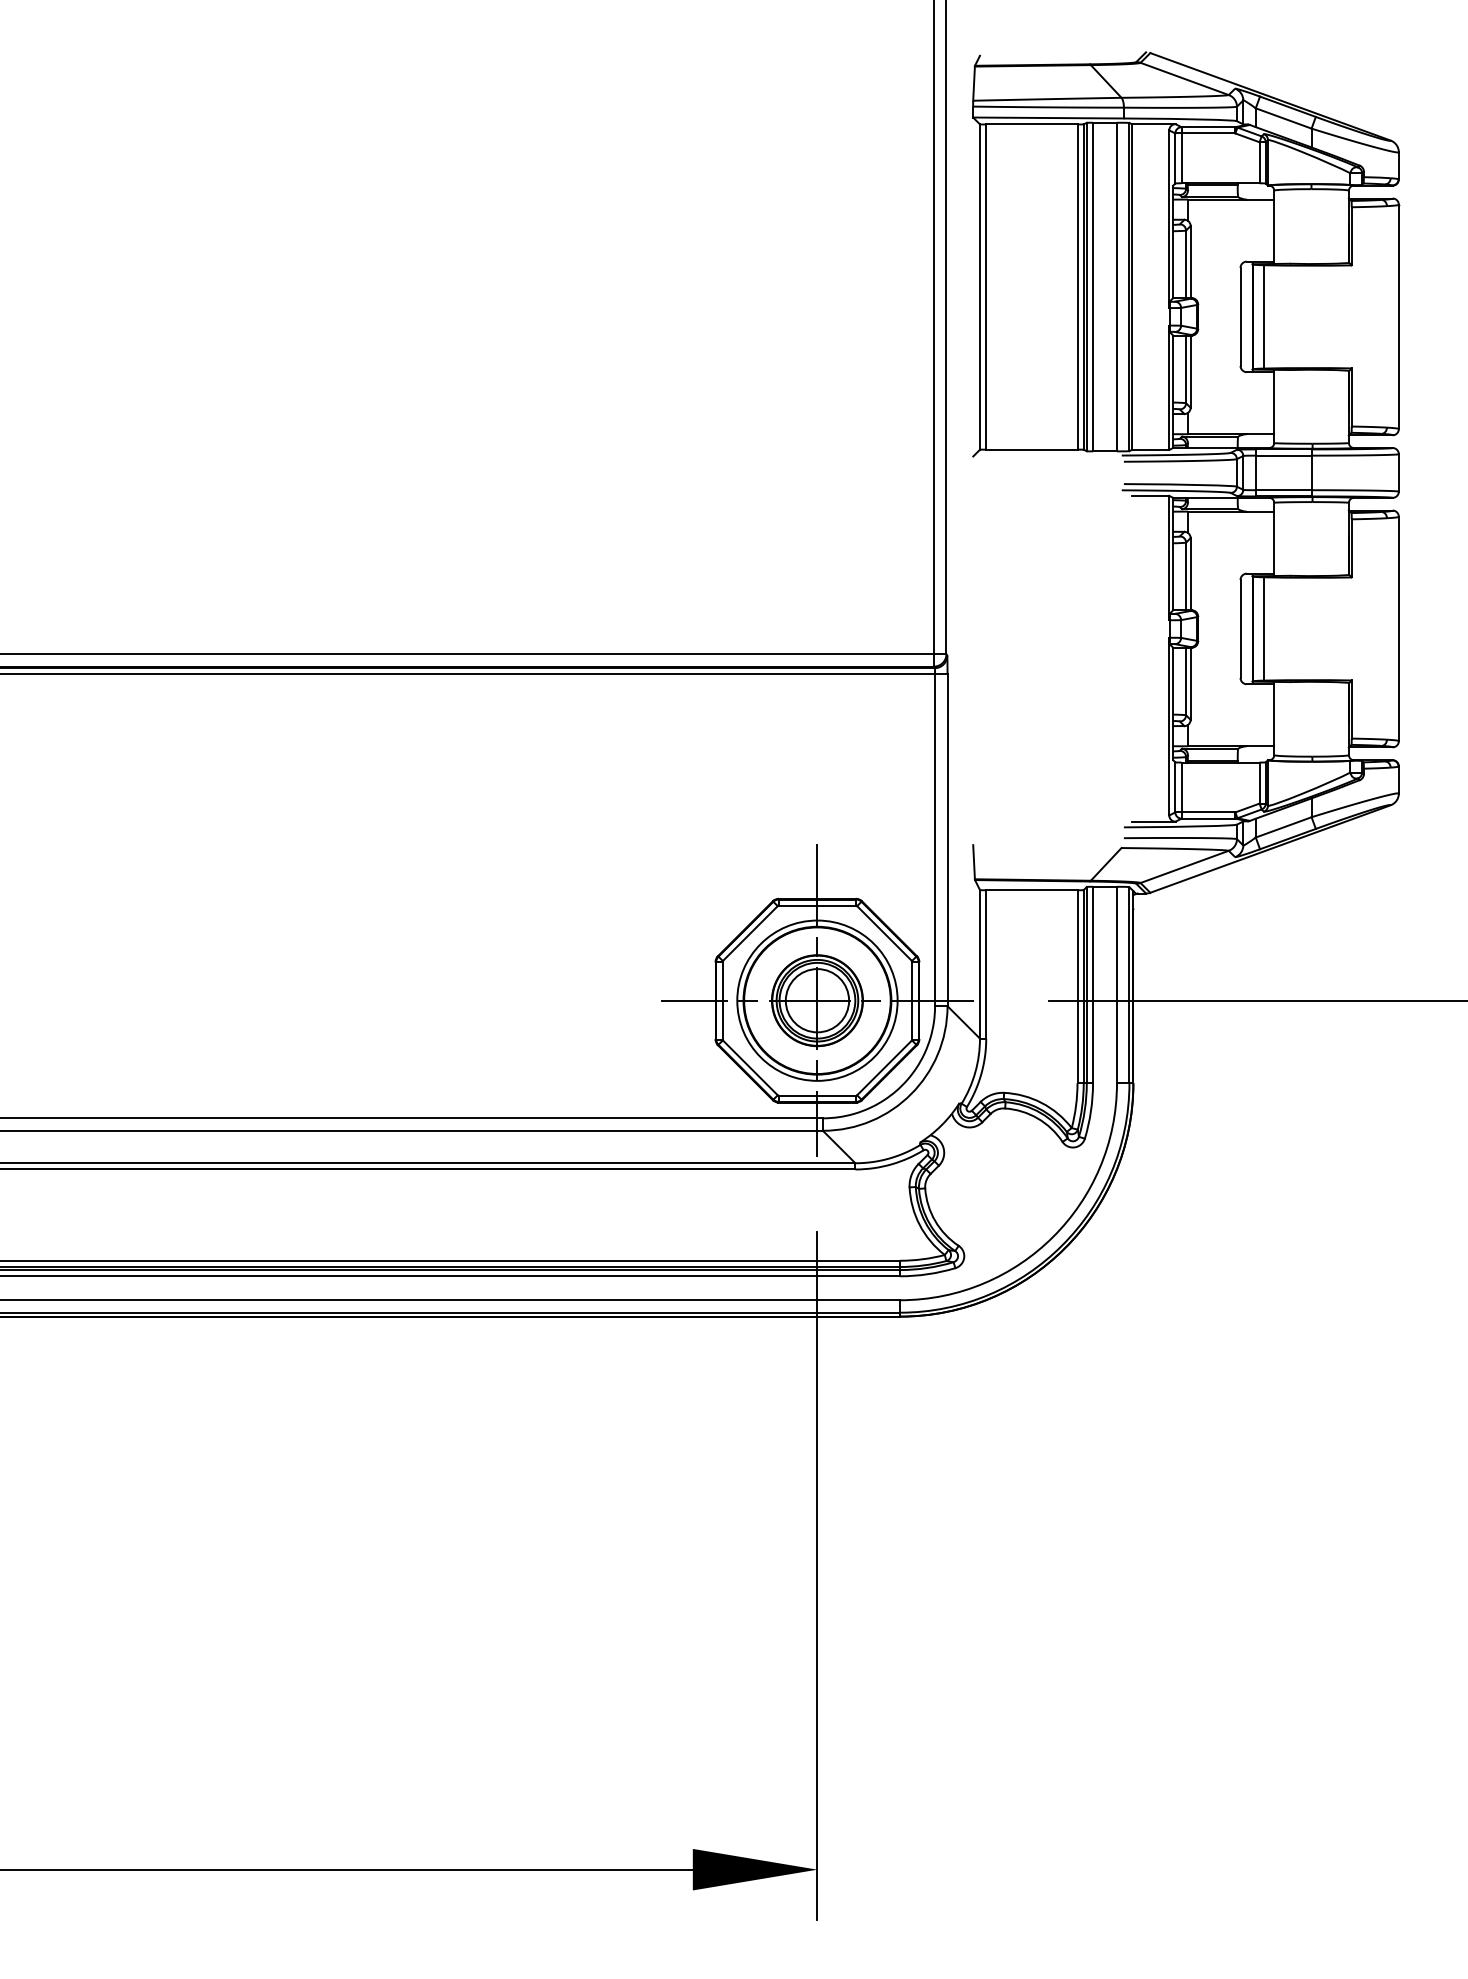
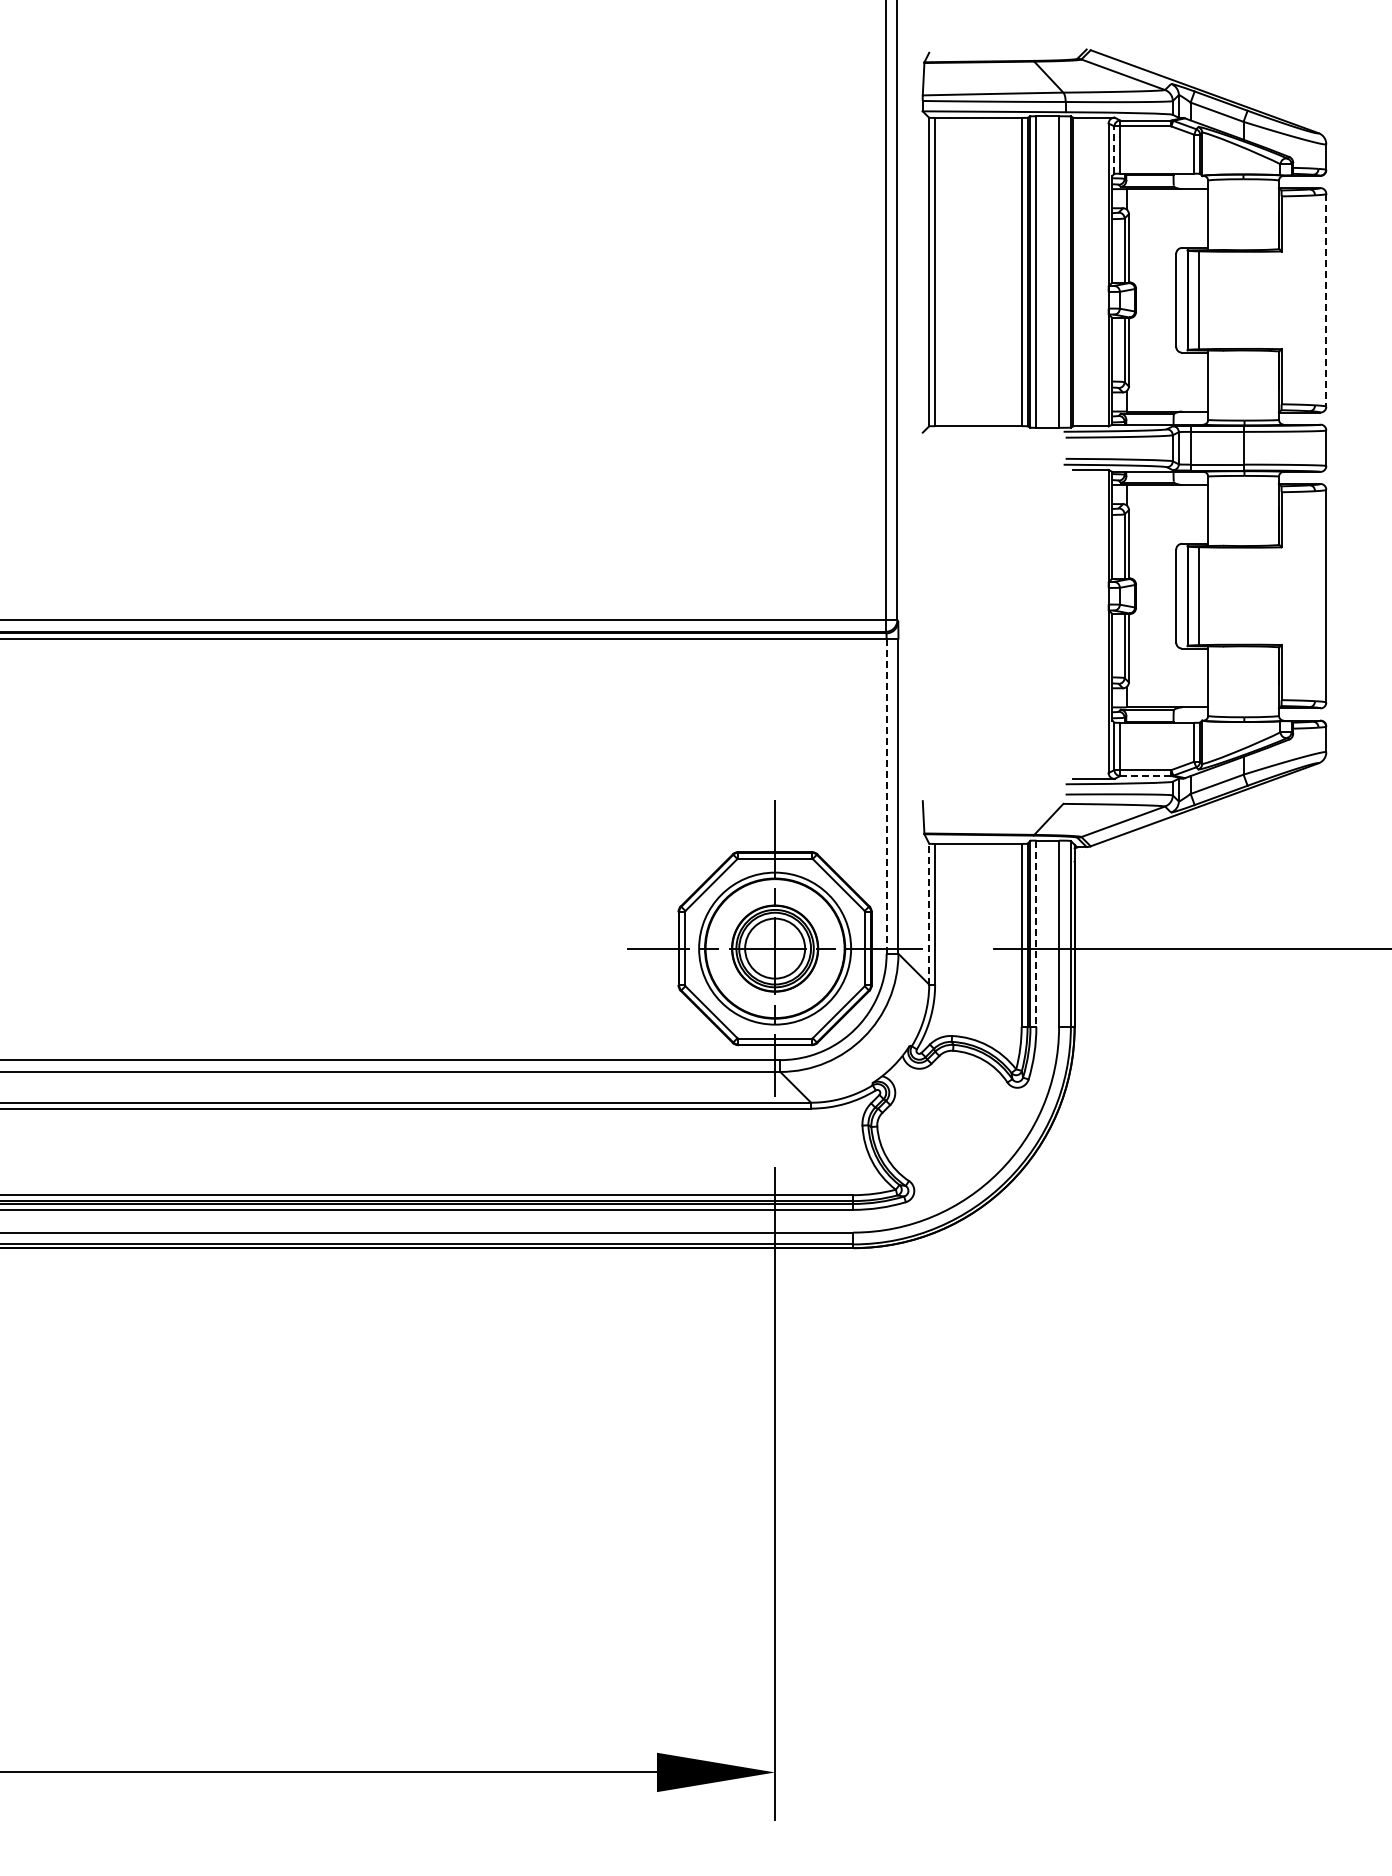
line: (1175, 158) -> (1114, 150), solid -> dashed
line: (1399, 317) -> (1326, 300), solid -> dashed
line: (1209, 819) -> (1146, 776), solid -> dashed
line: (934, 840) -> (886, 796), solid -> dashed
line: (980, 963) -> (929, 913), solid -> dashed
line: (1093, 985) -> (1036, 934), solid -> dashed

